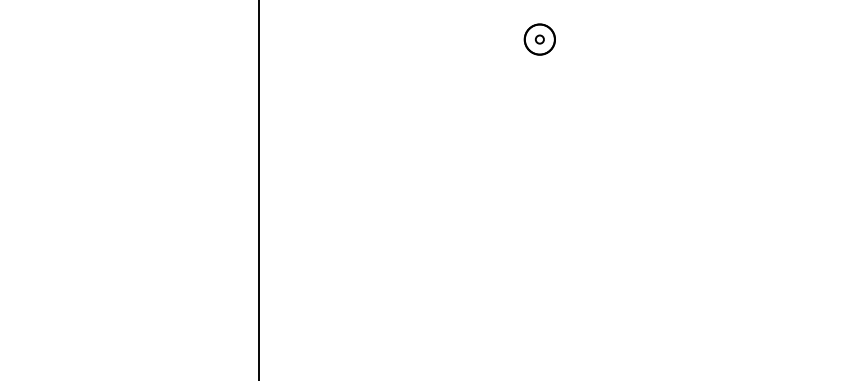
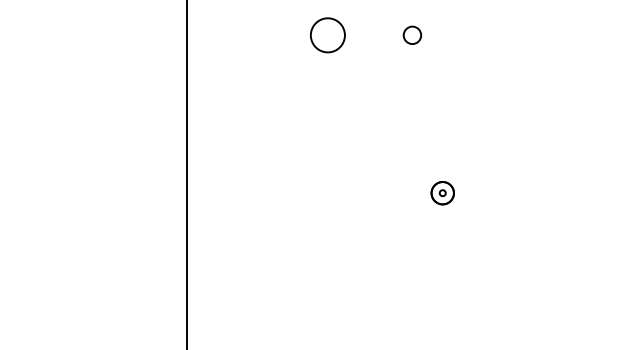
part: (539, 39) -> (442, 193), moved

